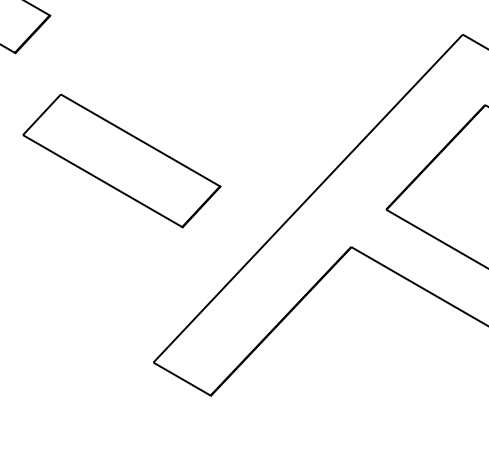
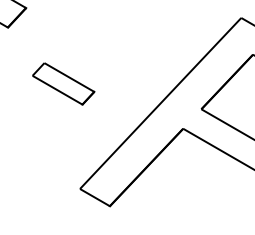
part: (121, 160) -> (63, 83), size x0.6

